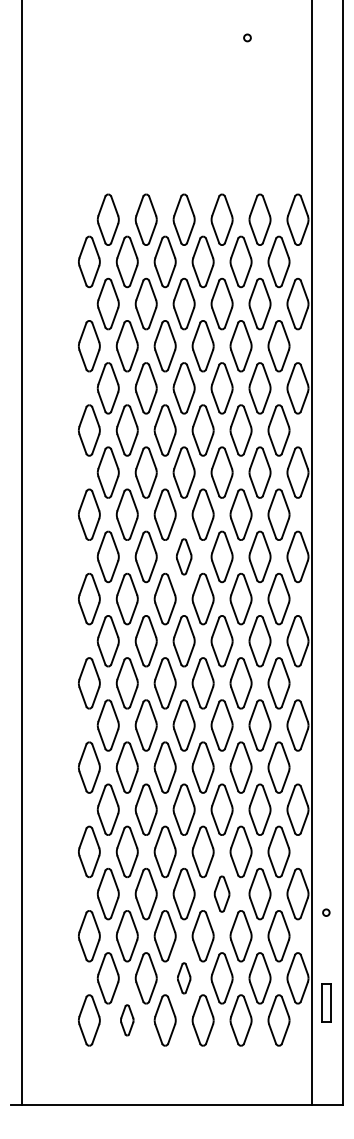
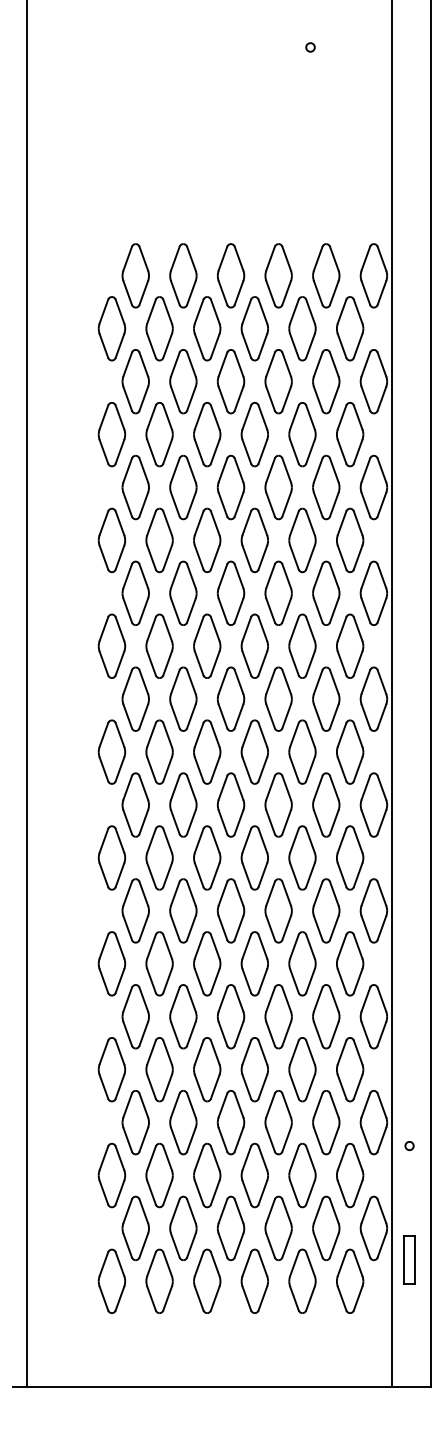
part: (183, 556) -> (230, 698), size x1.43
part: (221, 893) -> (278, 1122), size x1.43
part: (183, 978) -> (230, 1228), size x1.67
part: (127, 1019) -> (159, 1280), size x1.67

